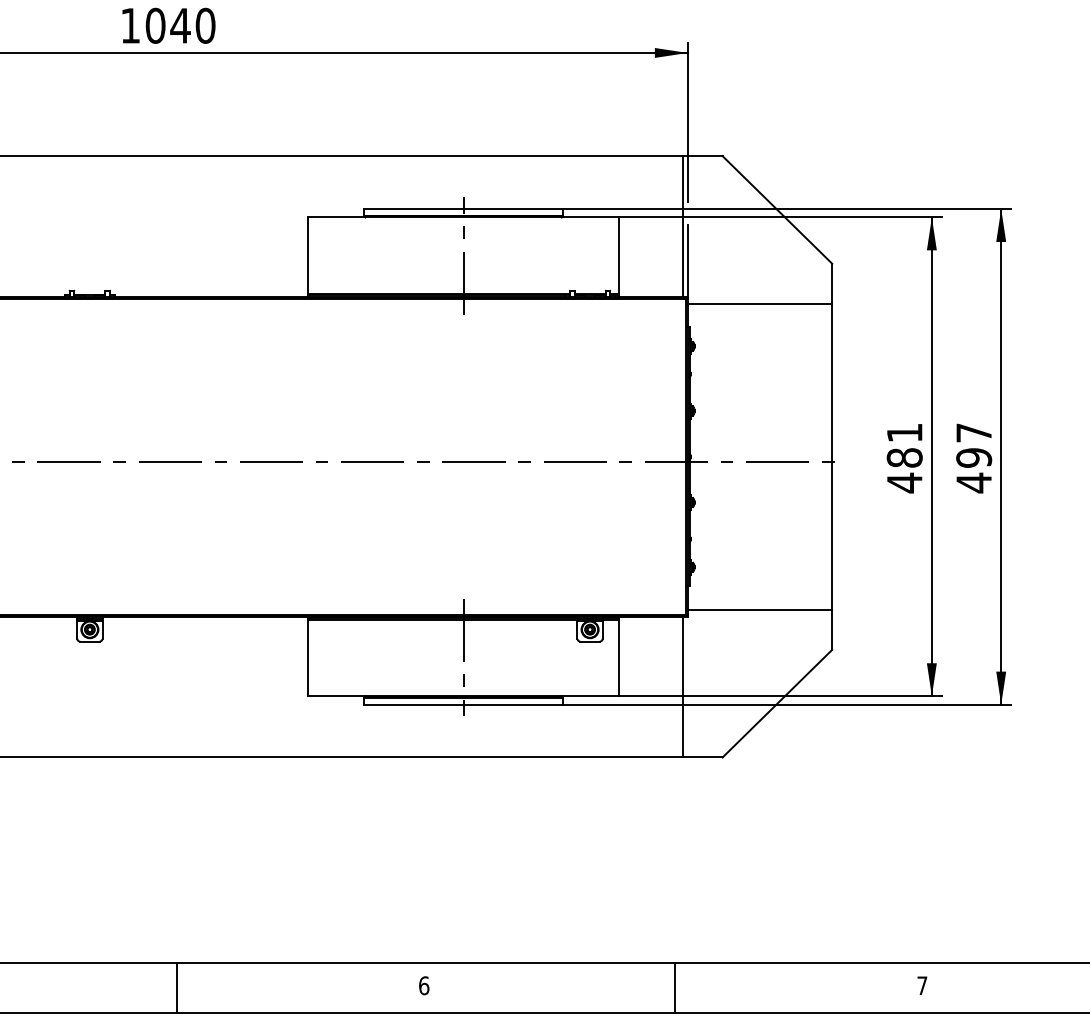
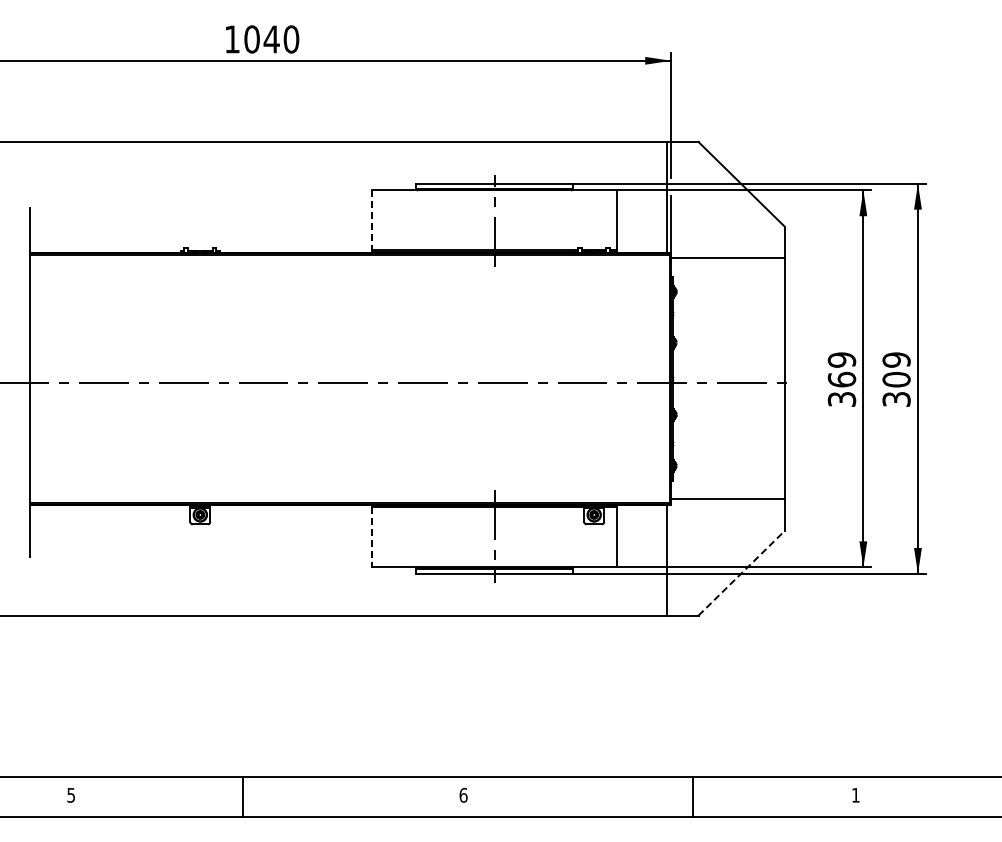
line: (308, 255) -> (372, 220), solid -> dashed
text: (904, 457) -> (841, 379), 481 -> 369
text: (973, 457) -> (896, 379), 497 -> 309
line: (308, 658) -> (372, 537), solid -> dashed
line: (778, 702) -> (742, 572), solid -> dashed
text: (921, 985) -> (855, 795), 7 -> 1
line: (176, 987) -> (242, 796), moved
line: (675, 987) -> (693, 796), moved

